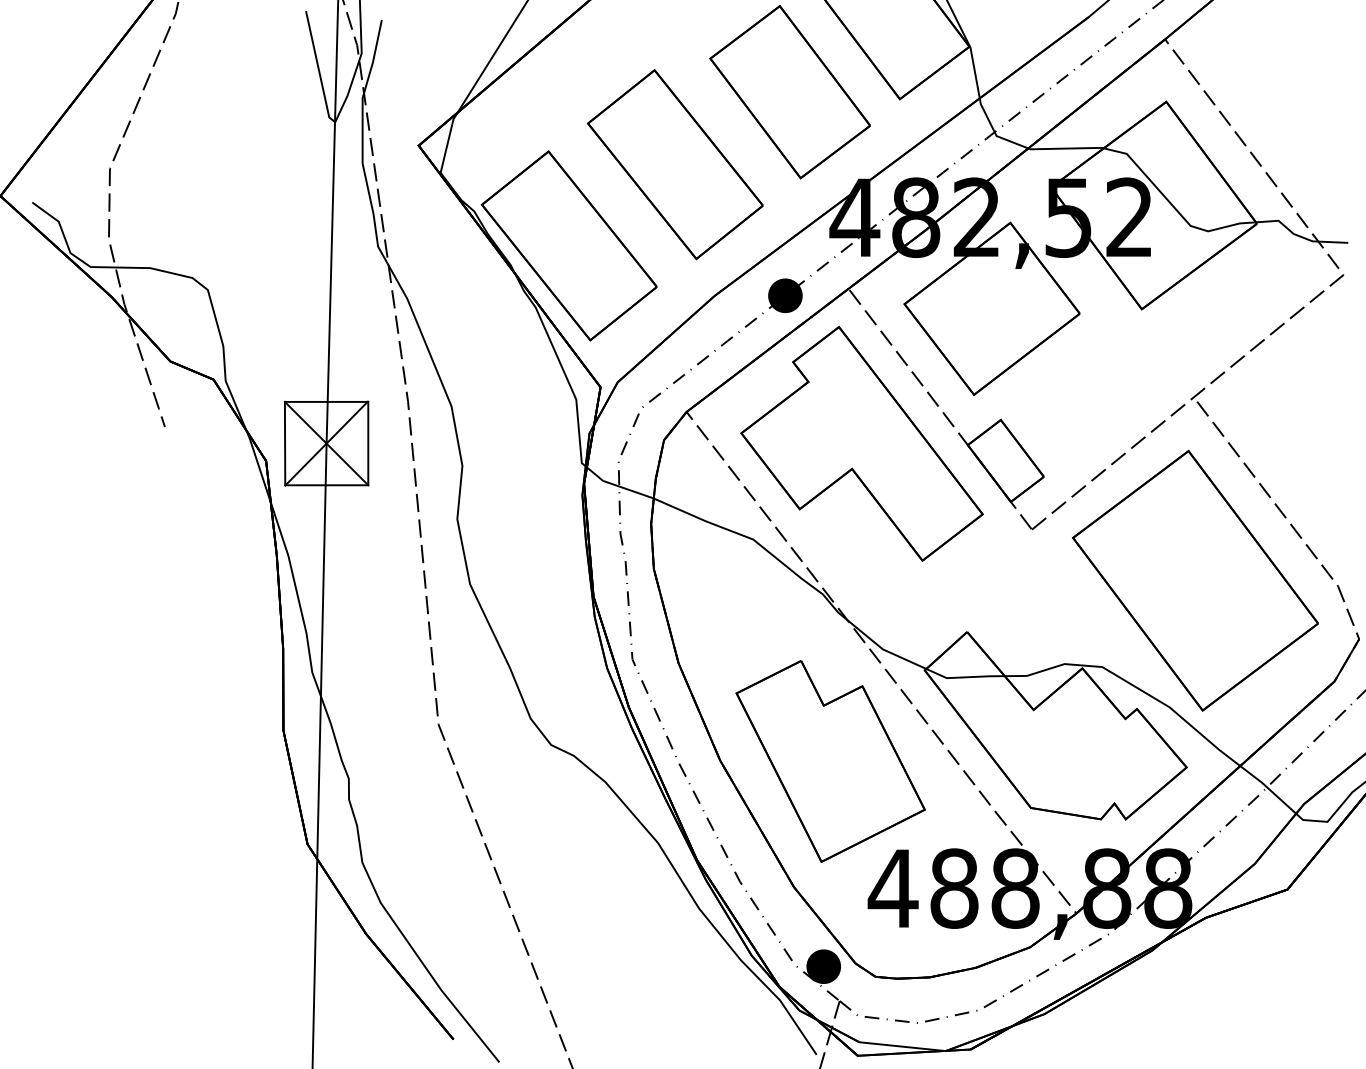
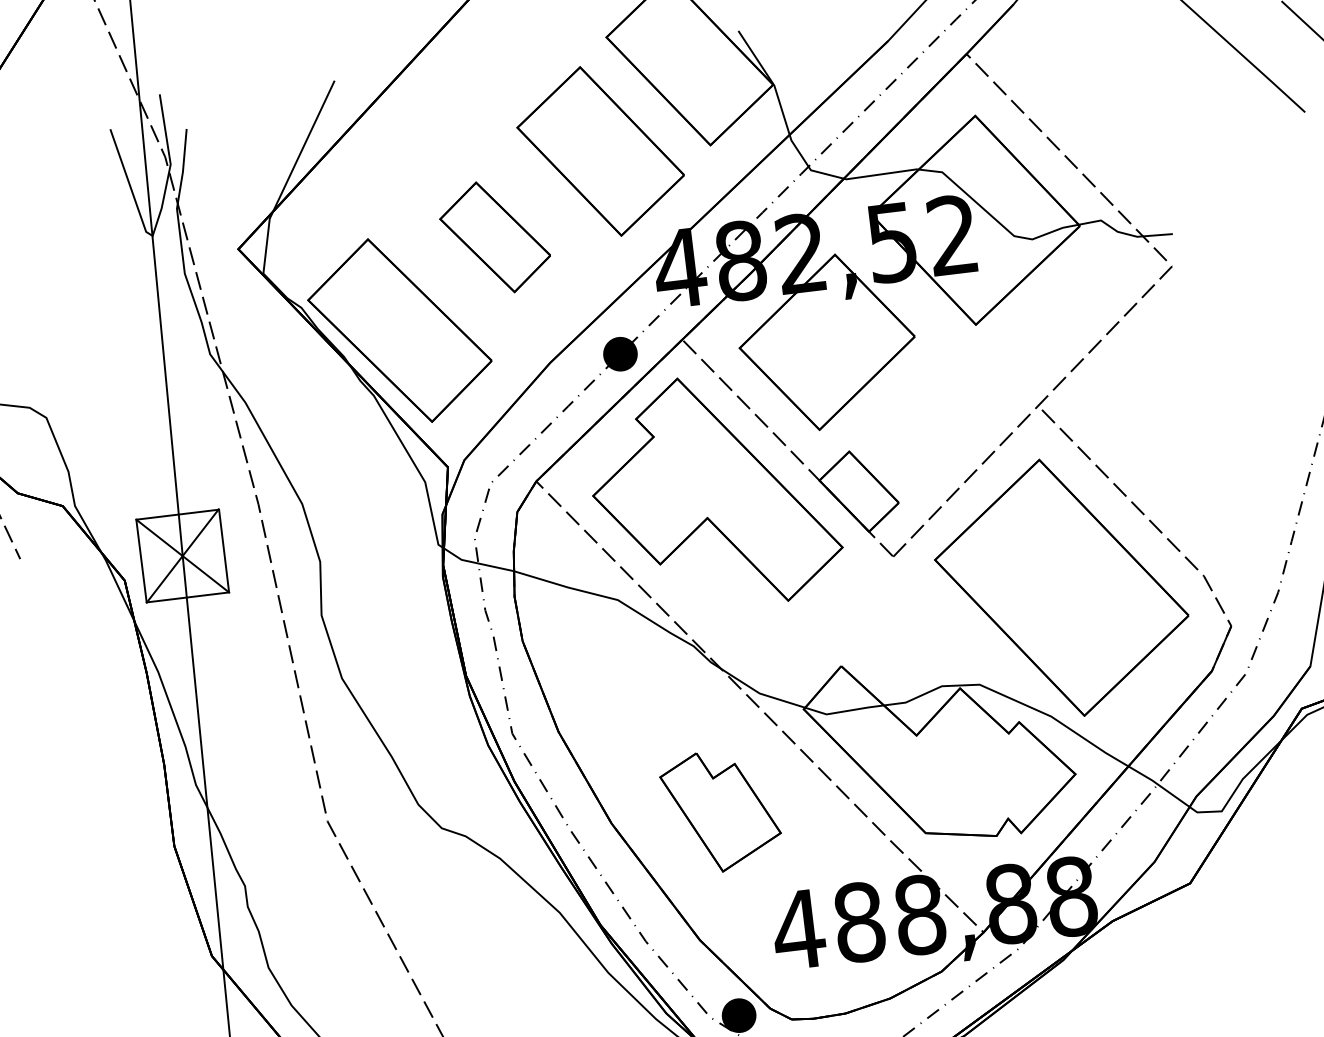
part: (674, 164) -> (494, 237), size x0.6
part: (830, 761) -> (721, 811), size x0.6

